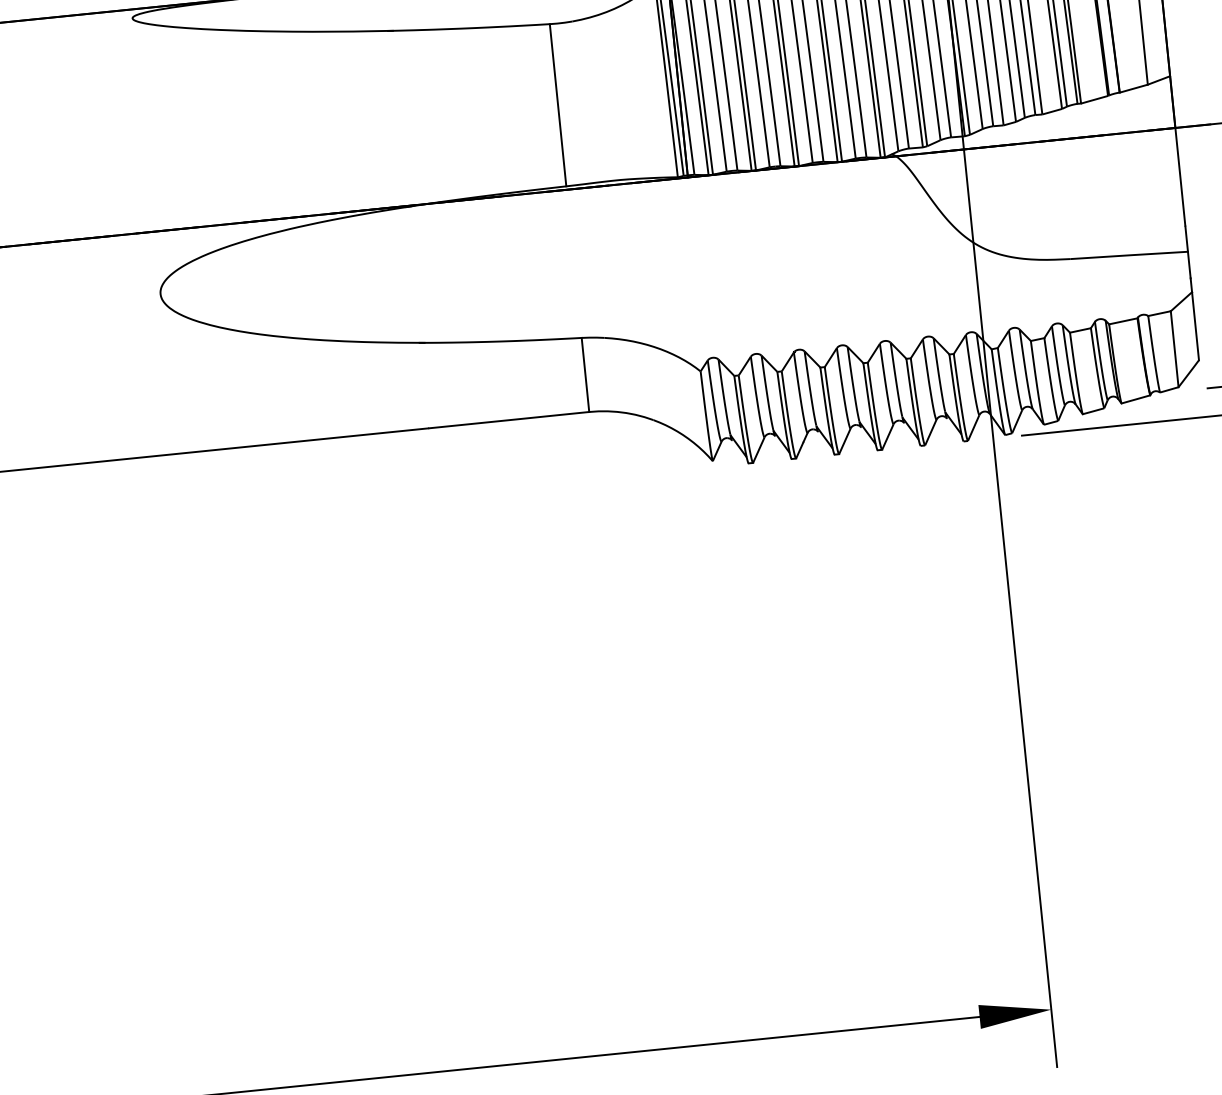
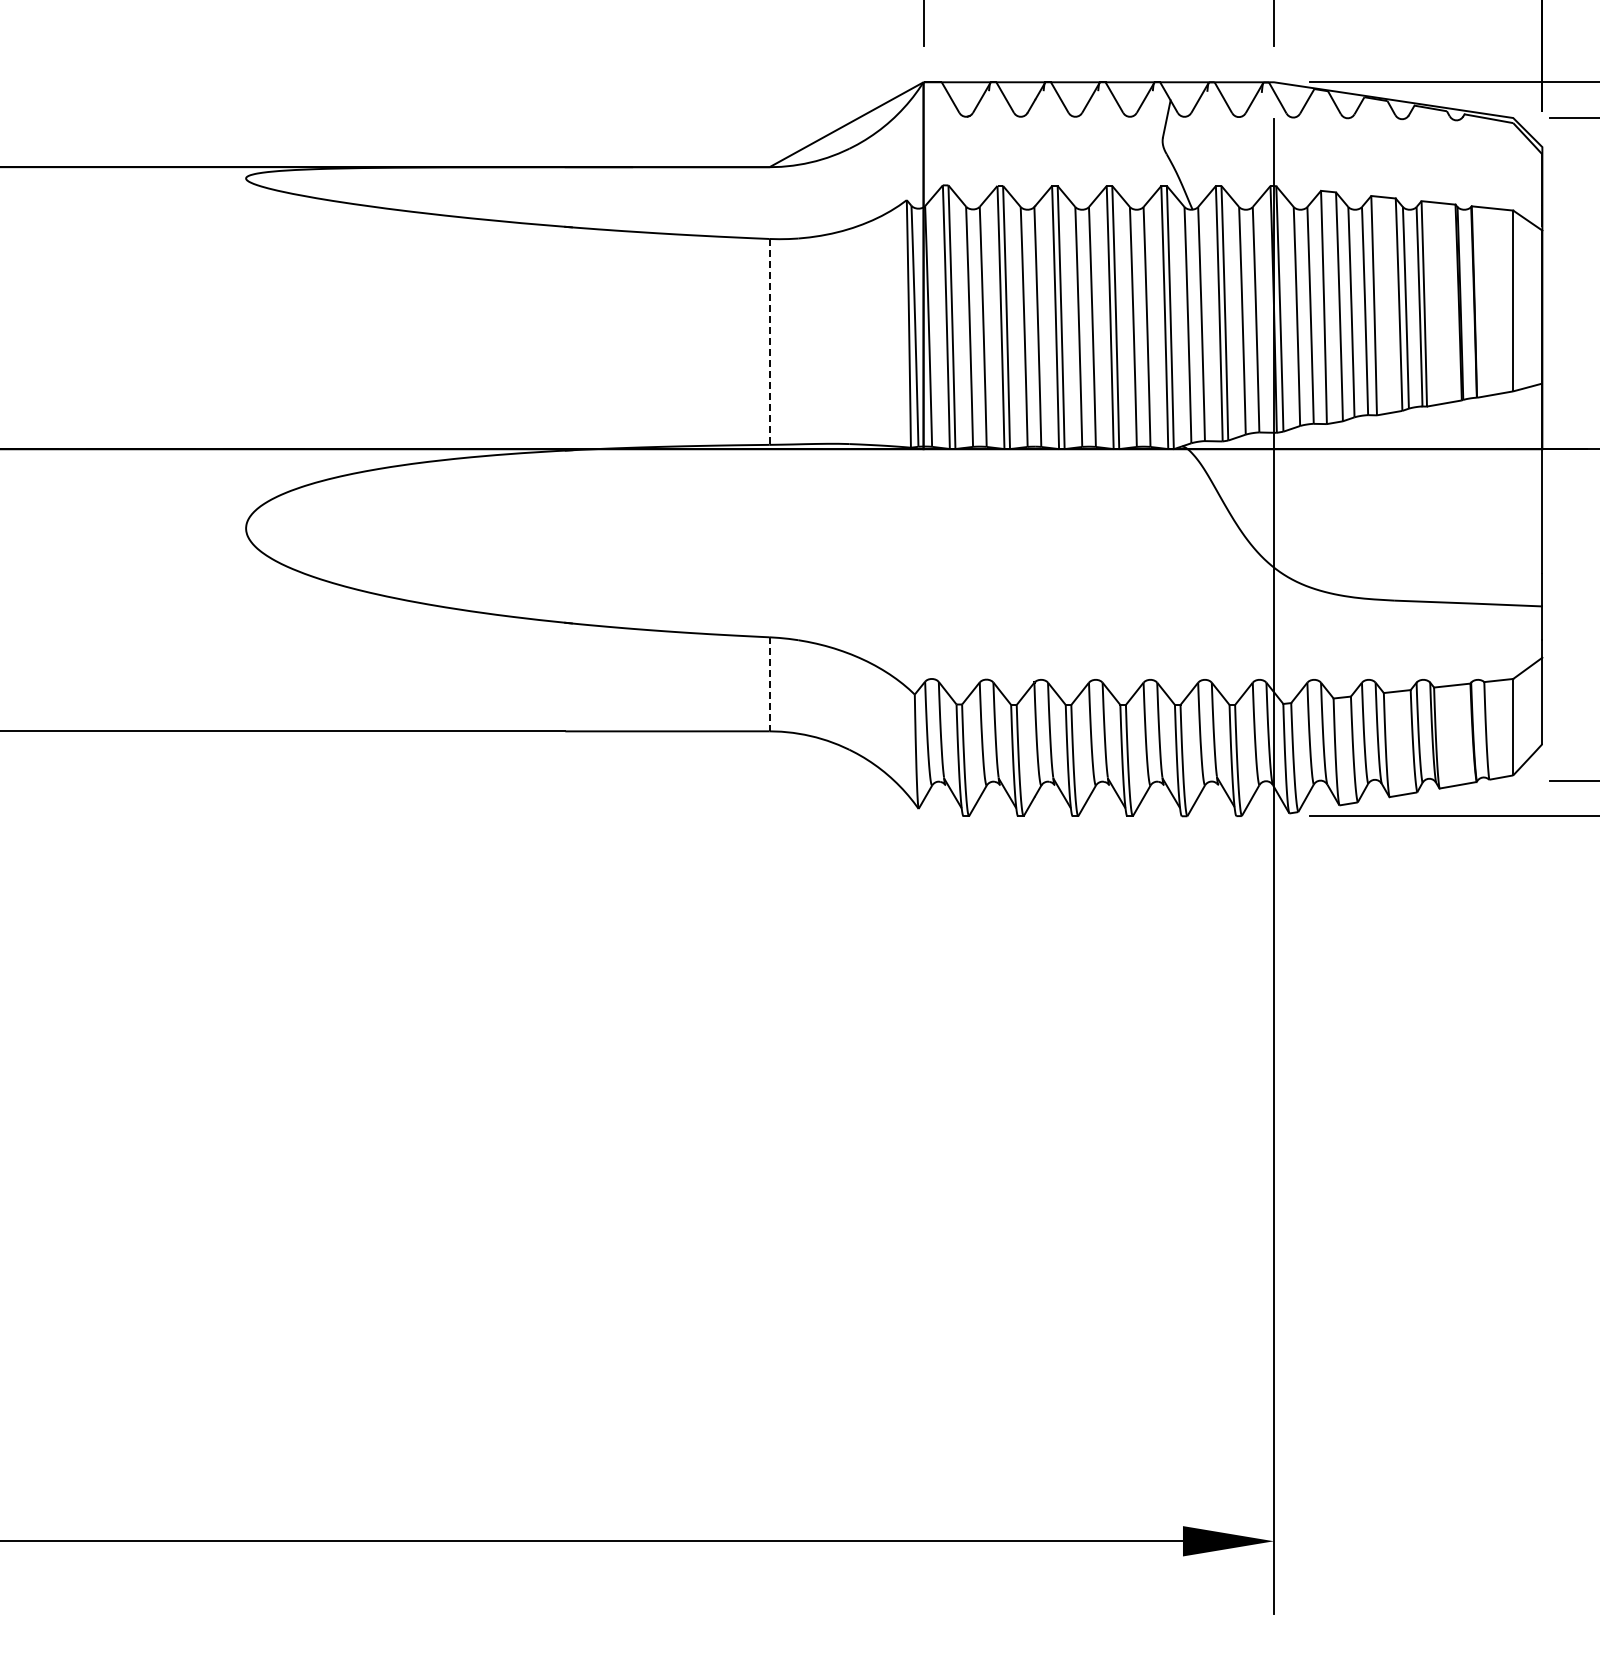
line: (557, 104) -> (769, 341), solid -> dashed
line: (585, 375) -> (769, 684), solid -> dashed

